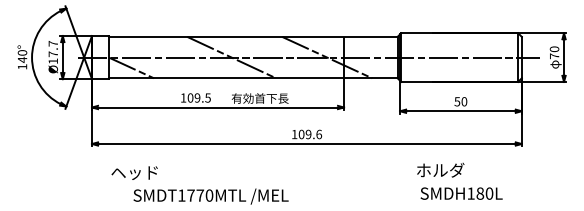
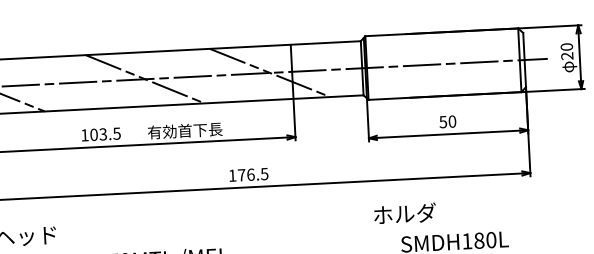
text: (554, 56) -> (567, 56), 70 -> 20
text: (197, 97) -> (103, 133), 109.5 -> 103.5
text: (310, 134) -> (253, 174), 109.6 -> 176.5
text: (440, 169) -> (404, 212), moved

